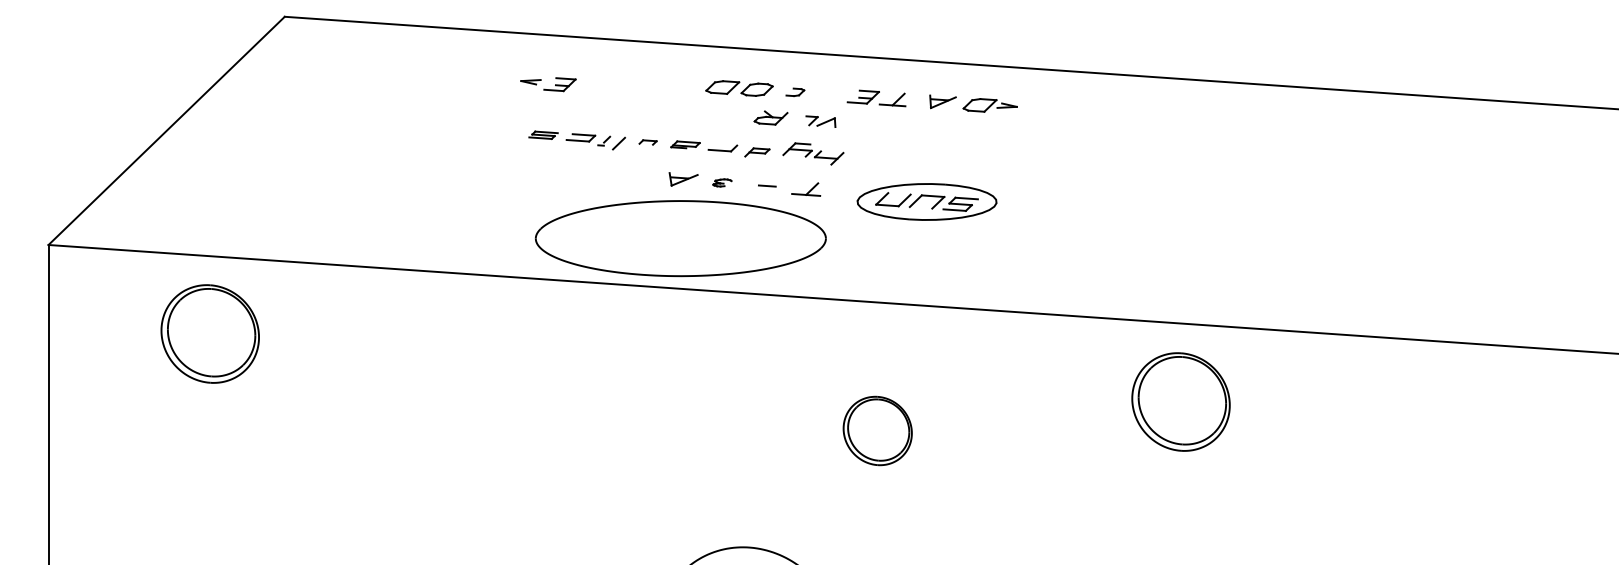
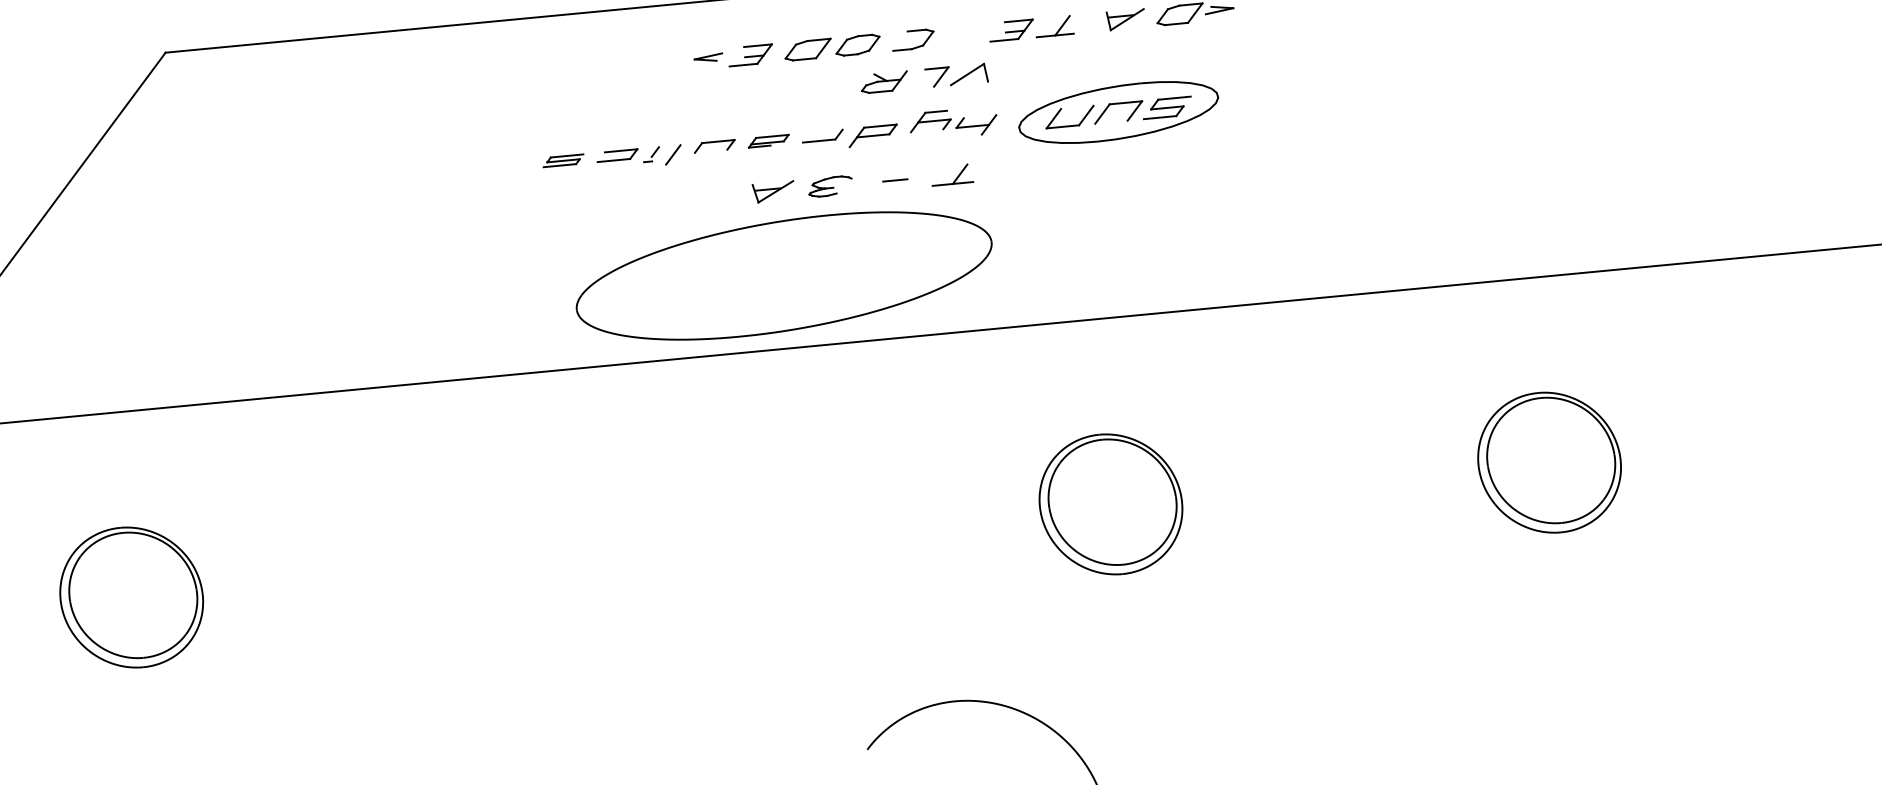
part: (548, 84) -> (734, 57), moved
part: (795, 92) -> (913, 40), size x1.67
part: (820, 121) -> (956, 75), size x1.43
part: (647, 142) -> (713, 146), size x1.67
part: (757, 152) -> (873, 134), size x1.43
part: (722, 182) -> (830, 185), size x1.67
part: (926, 201) -> (1117, 111), moved
part: (209, 333) -> (130, 596), moved
part: (1180, 401) -> (1548, 462), moved
part: (877, 430) -> (1110, 503), size x1.43

